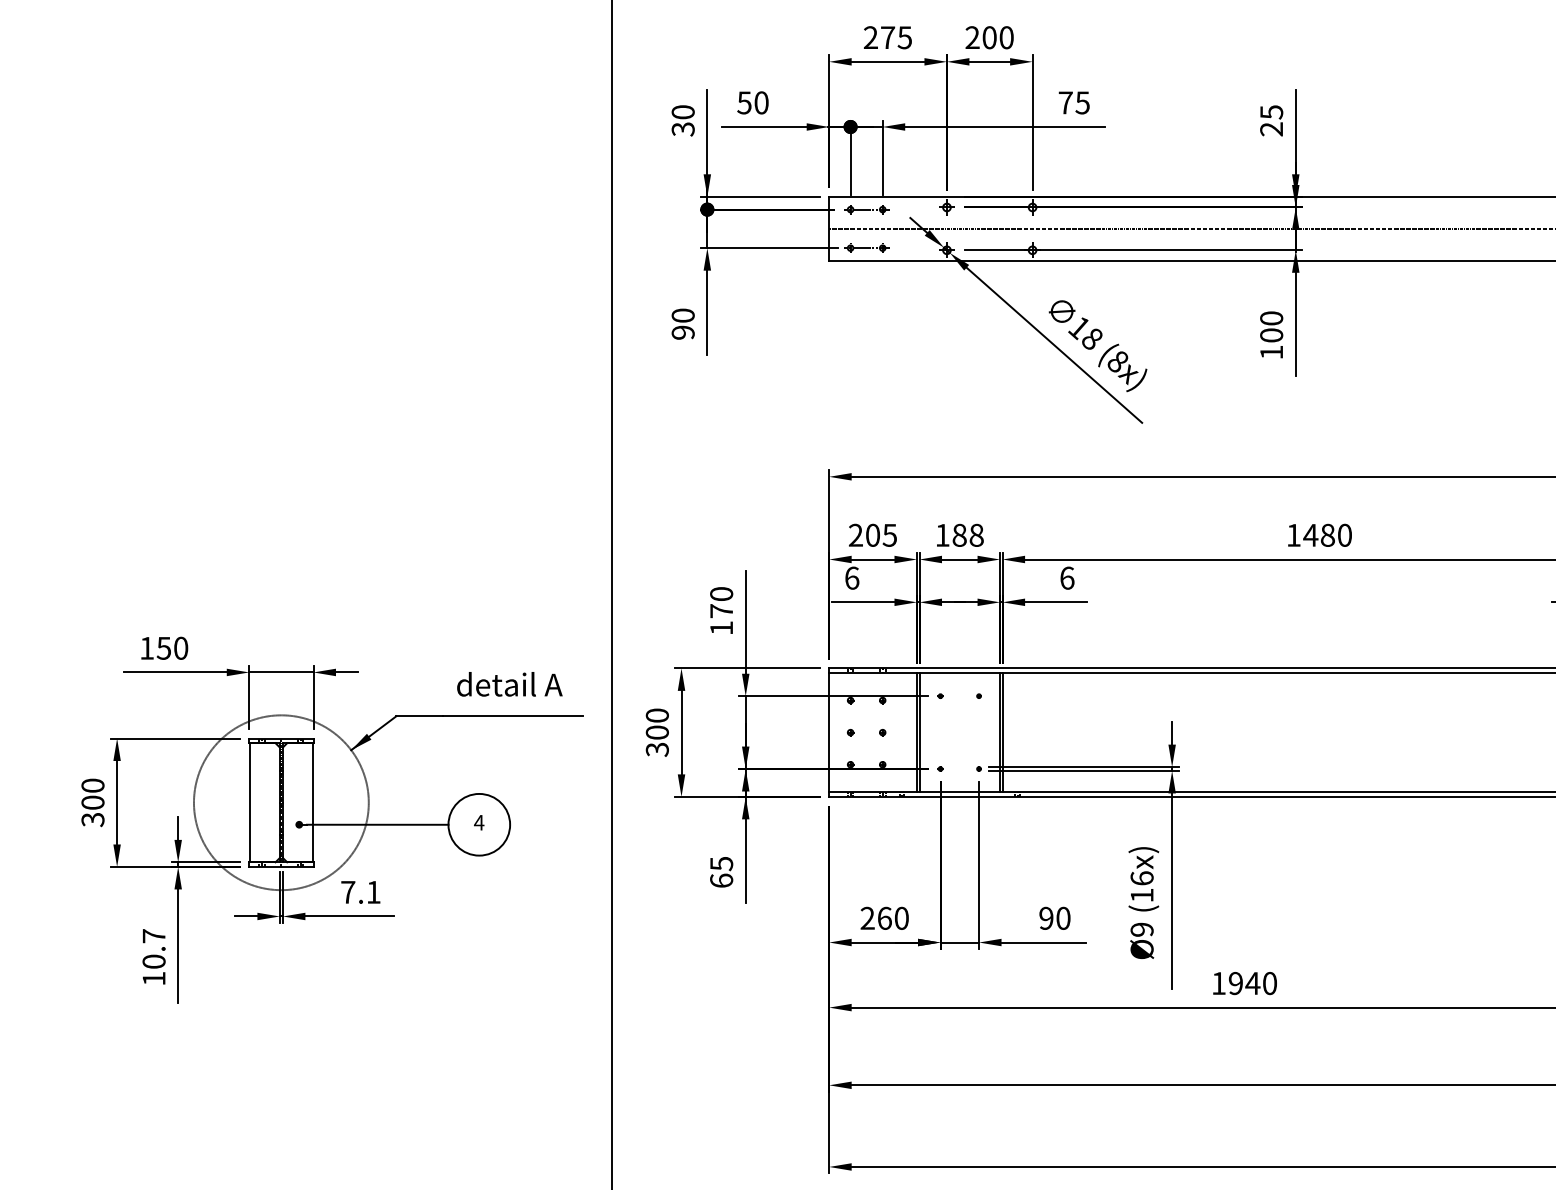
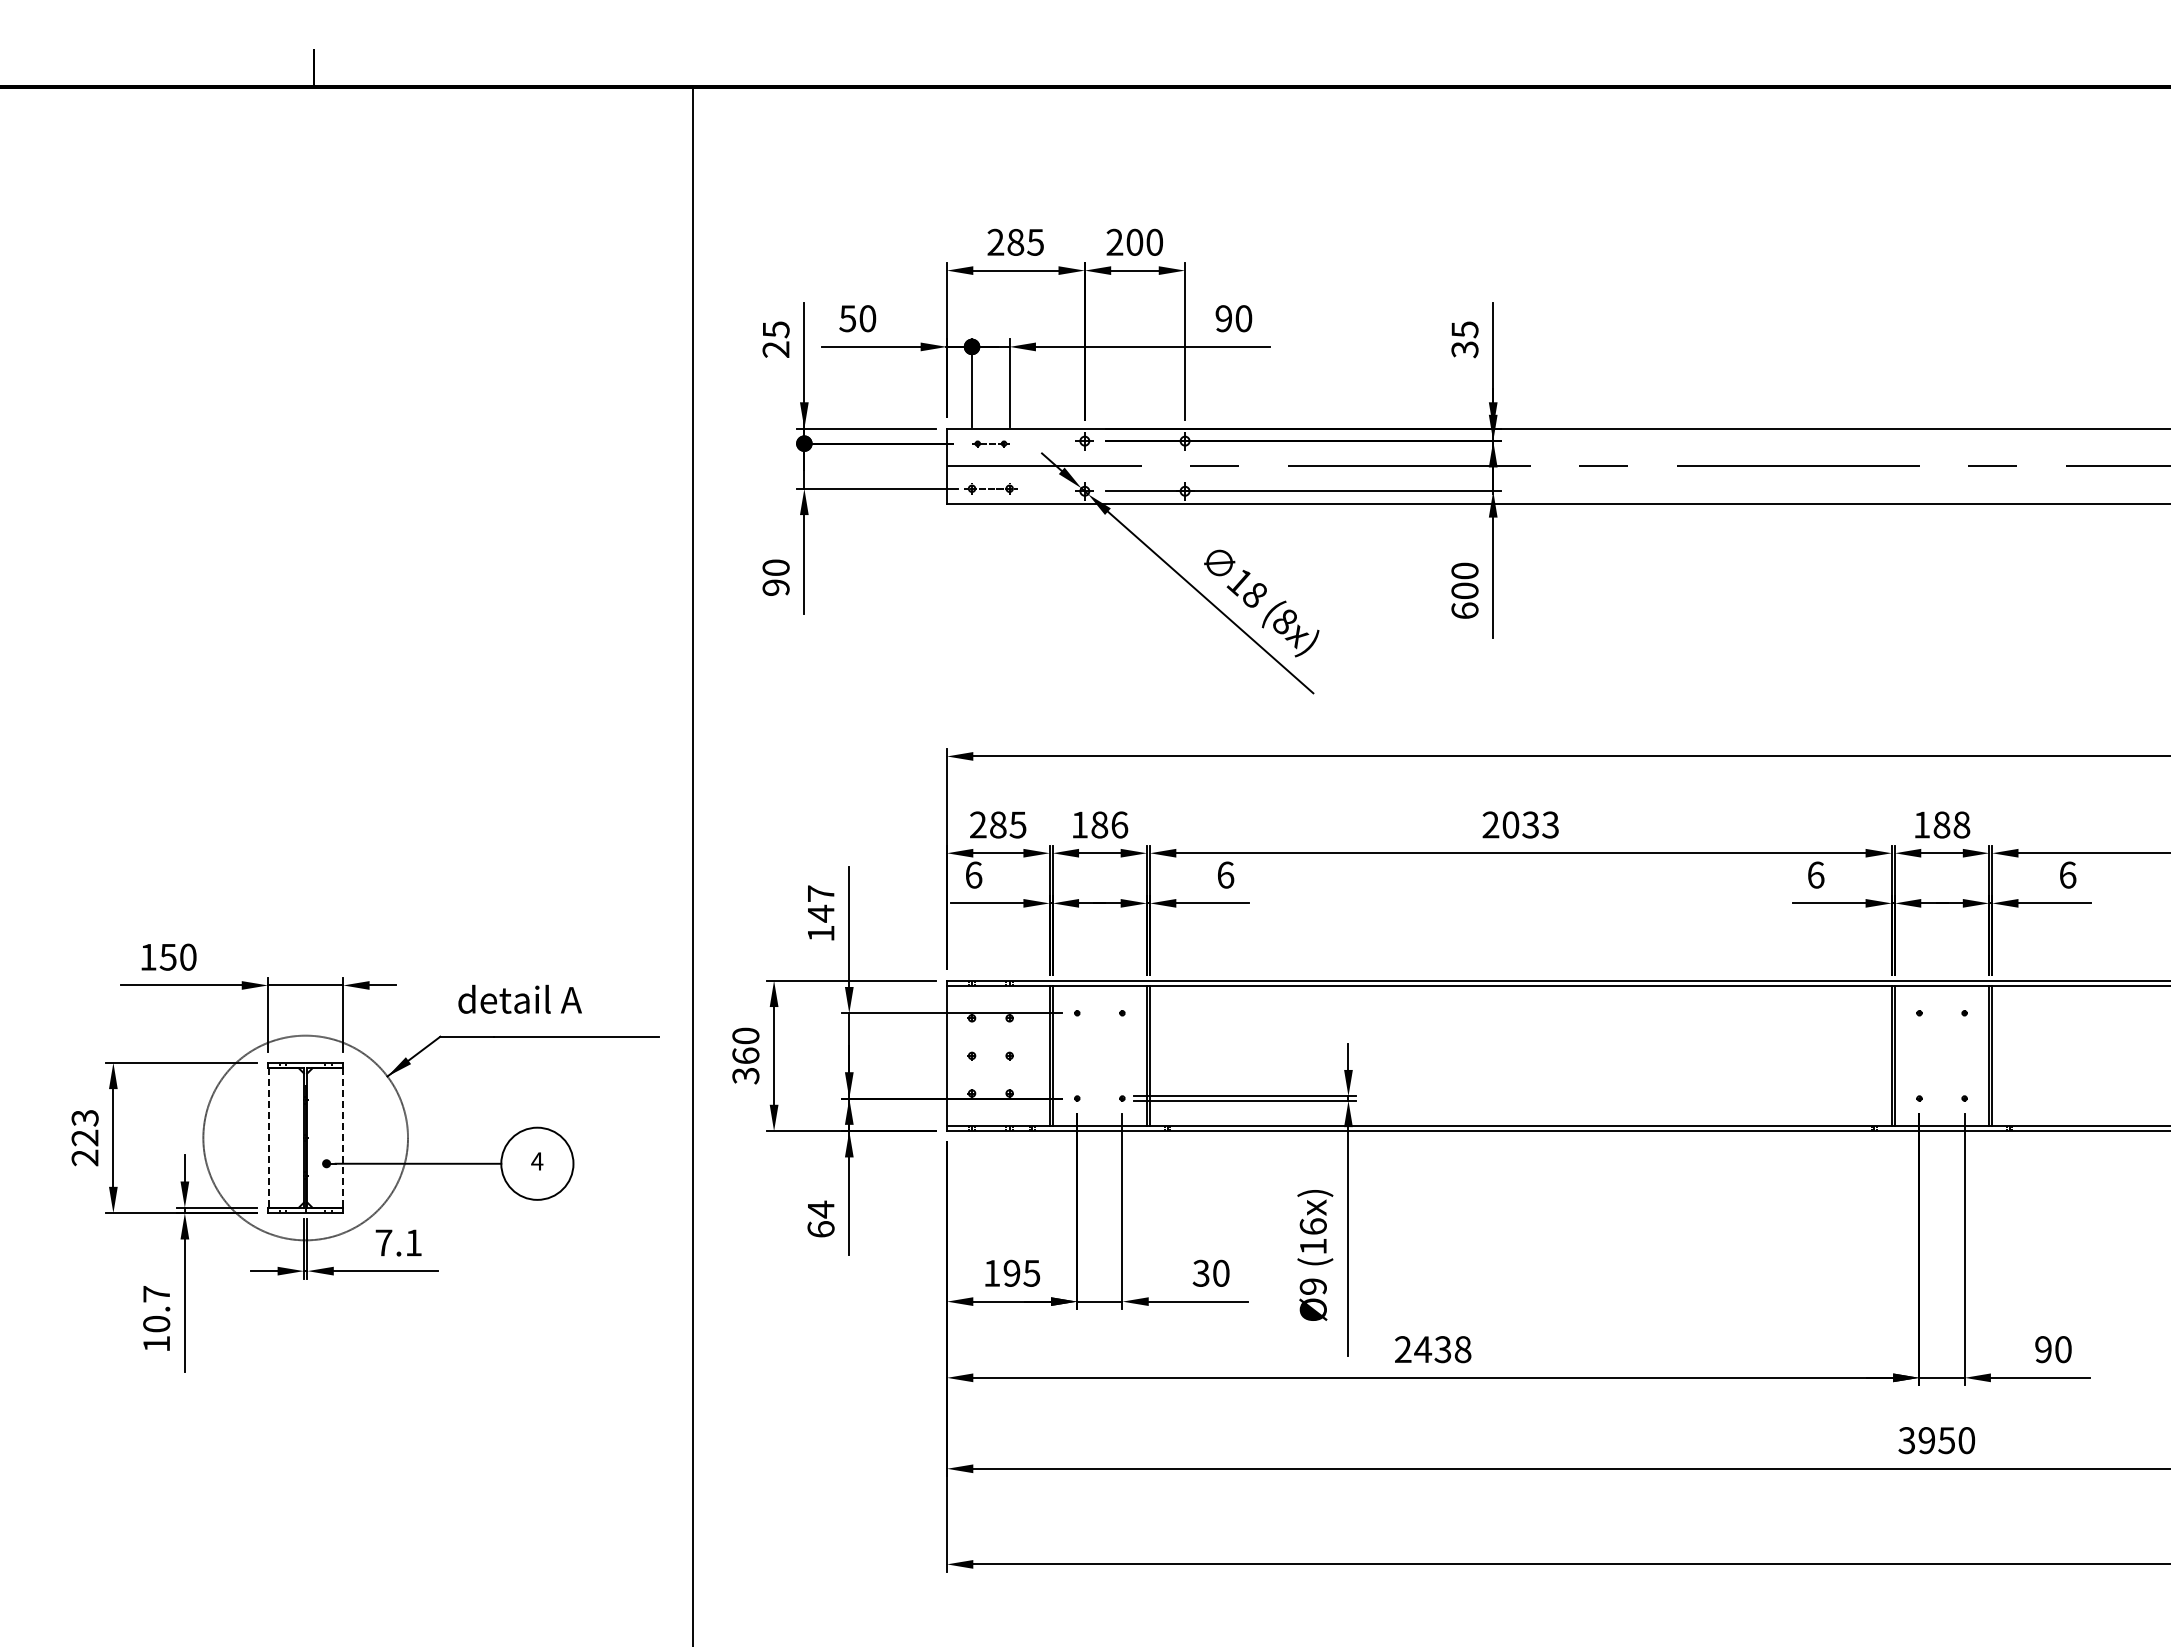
text: (887, 37) -> (1015, 242), 275 -> 285
text: (1073, 102) -> (1233, 318), 75 -> 90
text: (682, 120) -> (775, 339), 30 -> 25
text: (1271, 129) -> (1464, 349), 25 -> 35
part: (866, 209) -> (990, 443), size x0.7
text: (1271, 352) -> (1464, 610), 100 -> 600
text: (976, 534) -> (1119, 824), 188 -> 186
text: (1319, 534) -> (1520, 824), 1480 -> 2033
text: (873, 535) -> (998, 825), 205 -> 285
text: (721, 602) -> (820, 903), 170 -> 147
text: (509, 683) -> (519, 998), moved
text: (657, 732) -> (745, 1055), 300 -> 360
text: (92, 802) -> (84, 1137), 300 -> 223
line: (249, 803) -> (268, 1138), solid -> dashed
line: (312, 803) -> (342, 1138), solid -> dashed
text: (721, 863) -> (821, 1209), 65 -> 64
text: (884, 917) -> (1011, 1272), 260 -> 195
text: (1045, 918) -> (1200, 1273), 90 -> 30
text: (1244, 983) -> (1433, 1349), 1940 -> 2438

